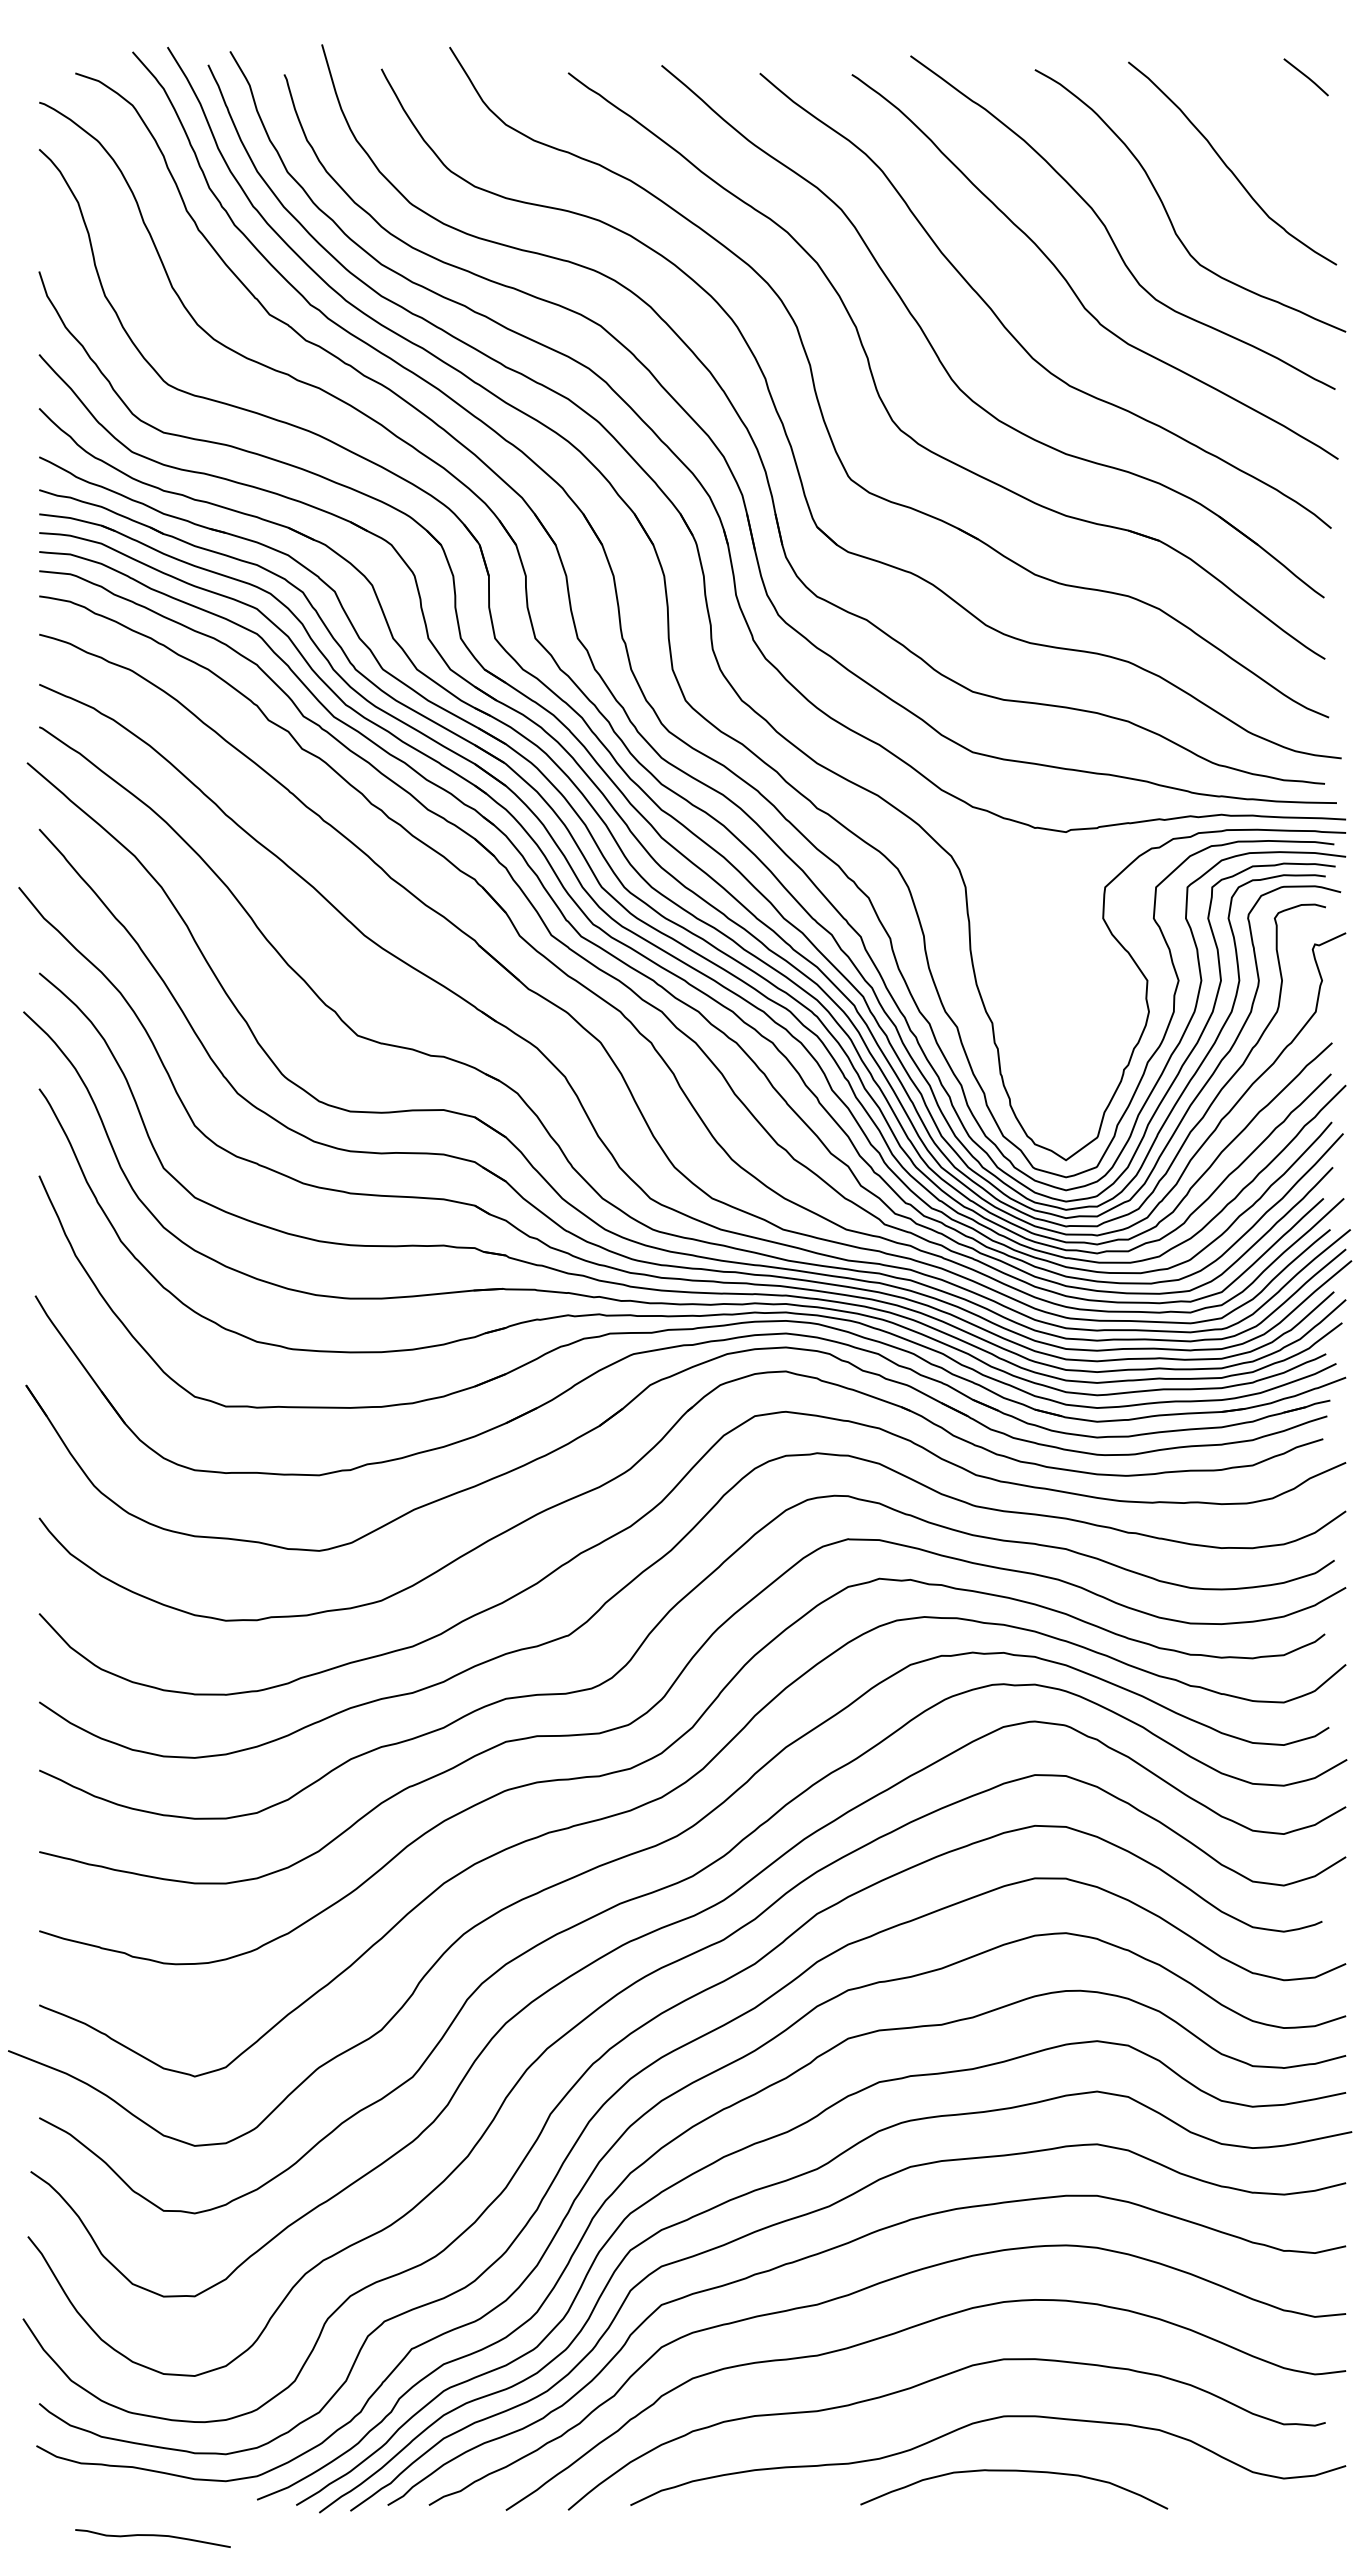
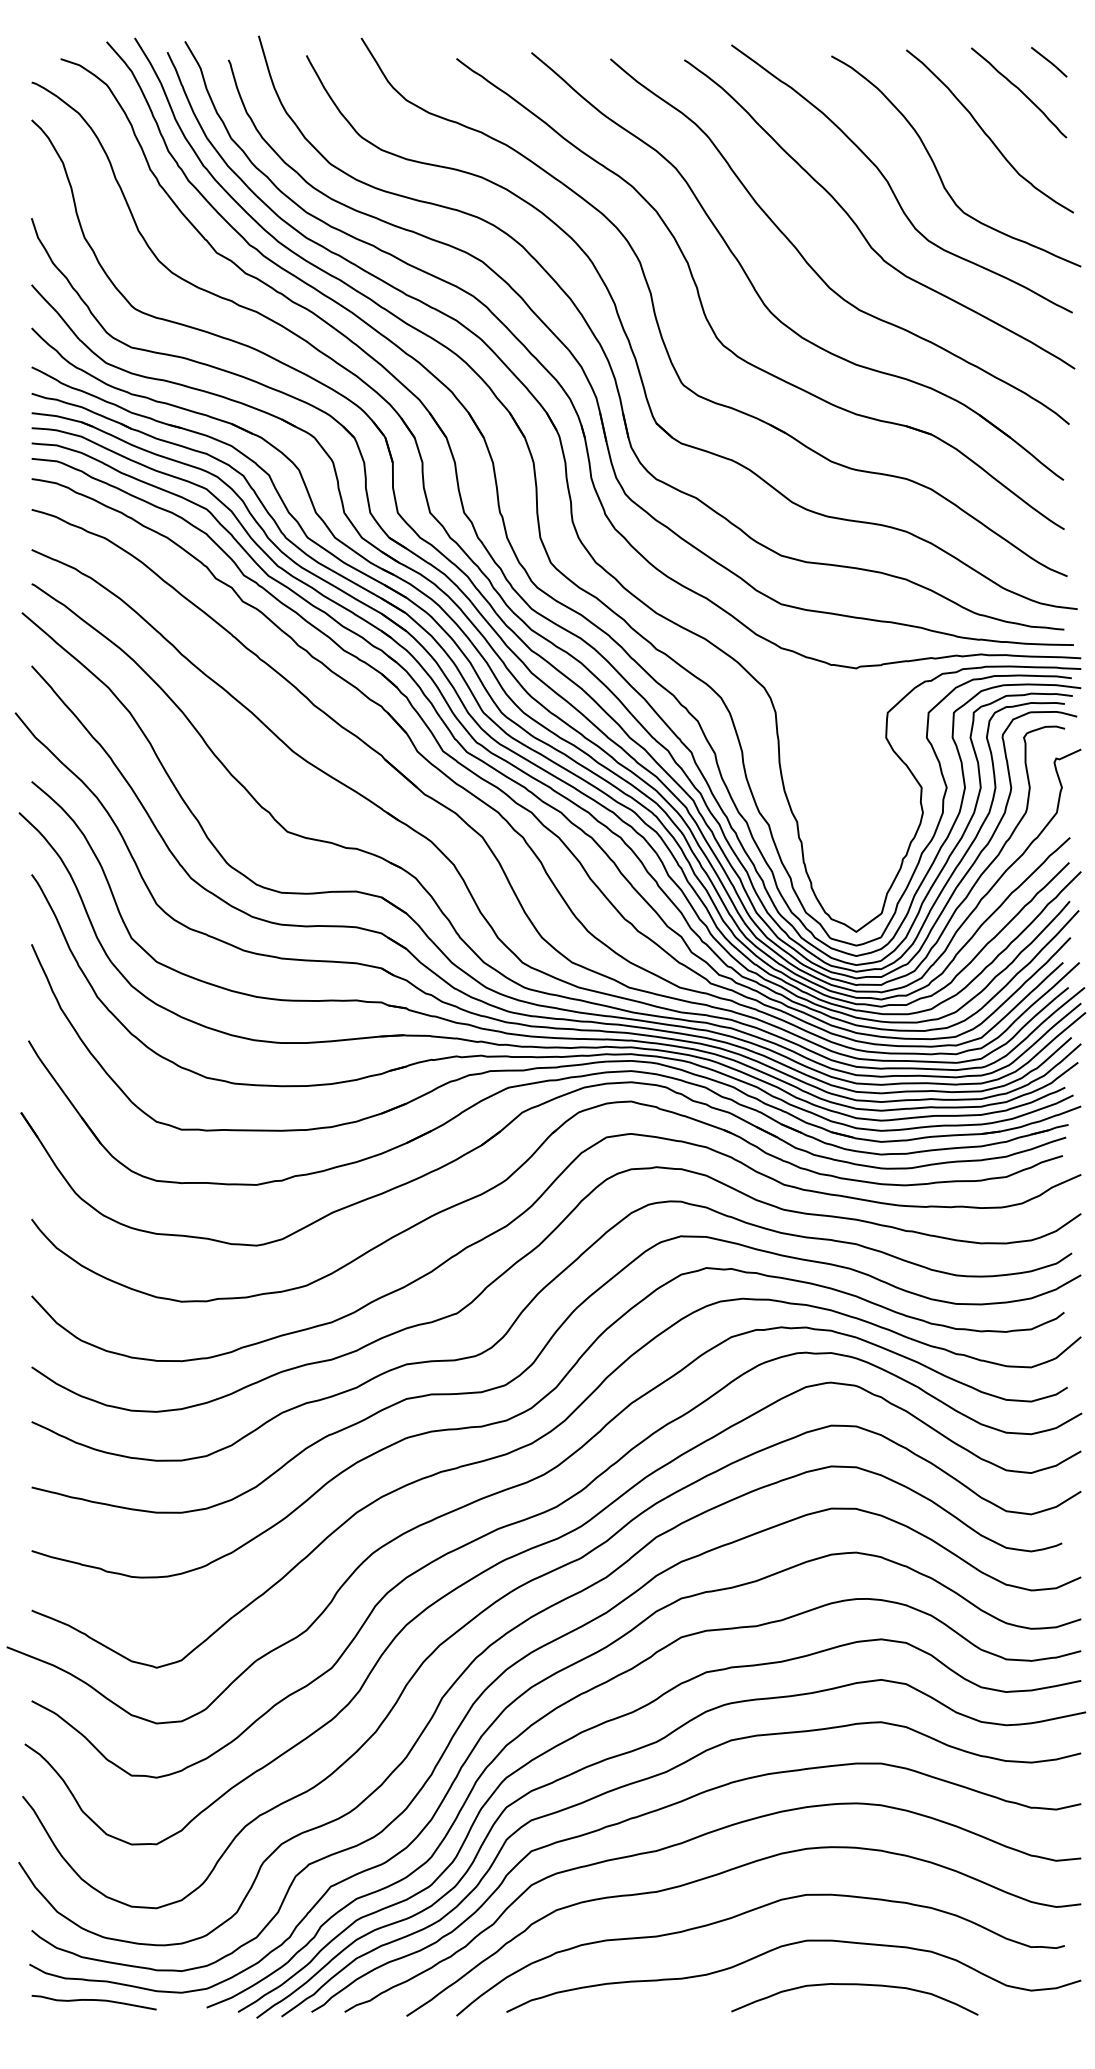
curve: (1269, 113) -> (1019, 91), added
curve: (1014, 2471) -> (855, 1984), moved
curve: (152, 2536) -> (93, 2001), moved

